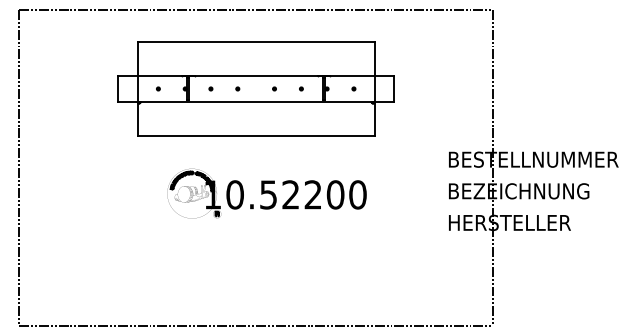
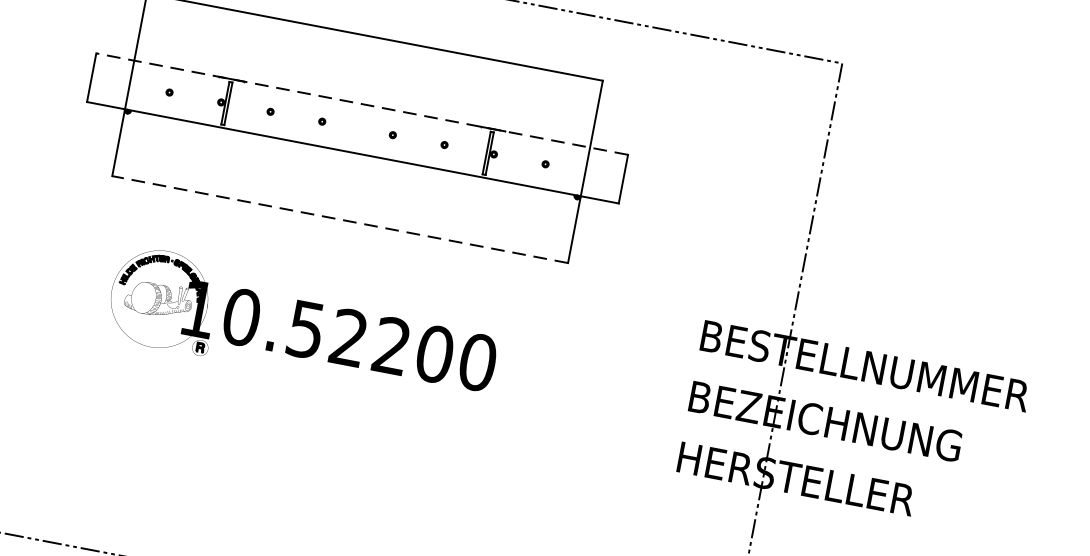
line: (255, 76) -> (360, 104), solid -> dashed
line: (256, 136) -> (340, 219), solid -> dashed
part: (266, 193) -> (302, 326), moved

